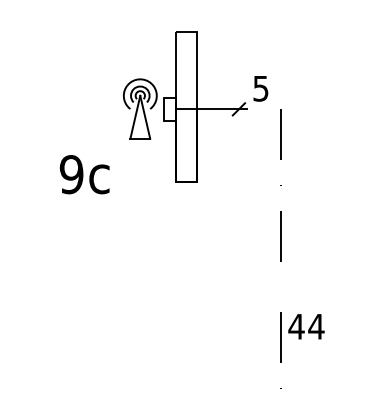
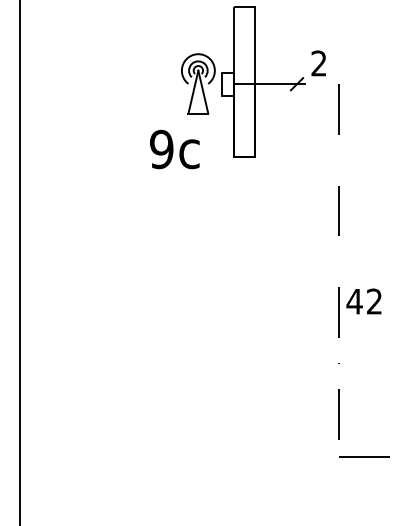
text: (260, 88) -> (318, 63), 5 -> 2
text: (84, 174) -> (174, 149), moved
text: (316, 326) -> (374, 301), 44 -> 42

